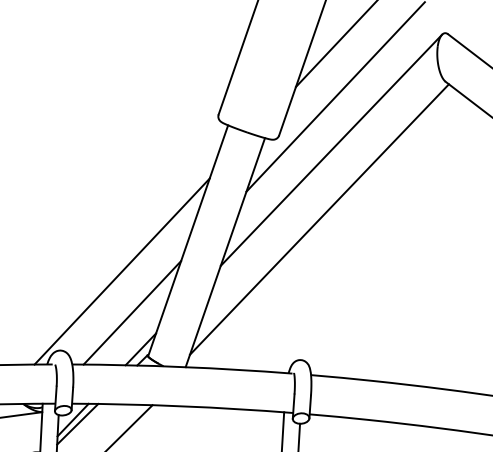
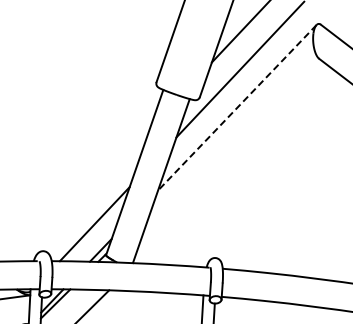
line: (331, 149) -> (237, 107), solid -> dashed
line: (319, 219) -> (228, 157), removed
line: (122, 271) -> (87, 194), removed

